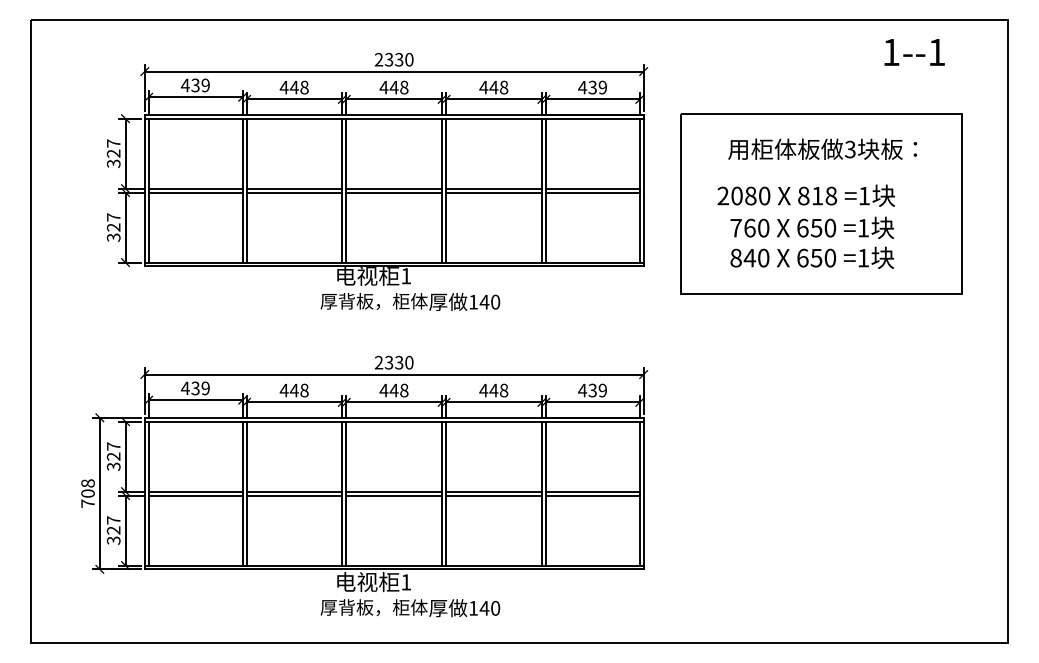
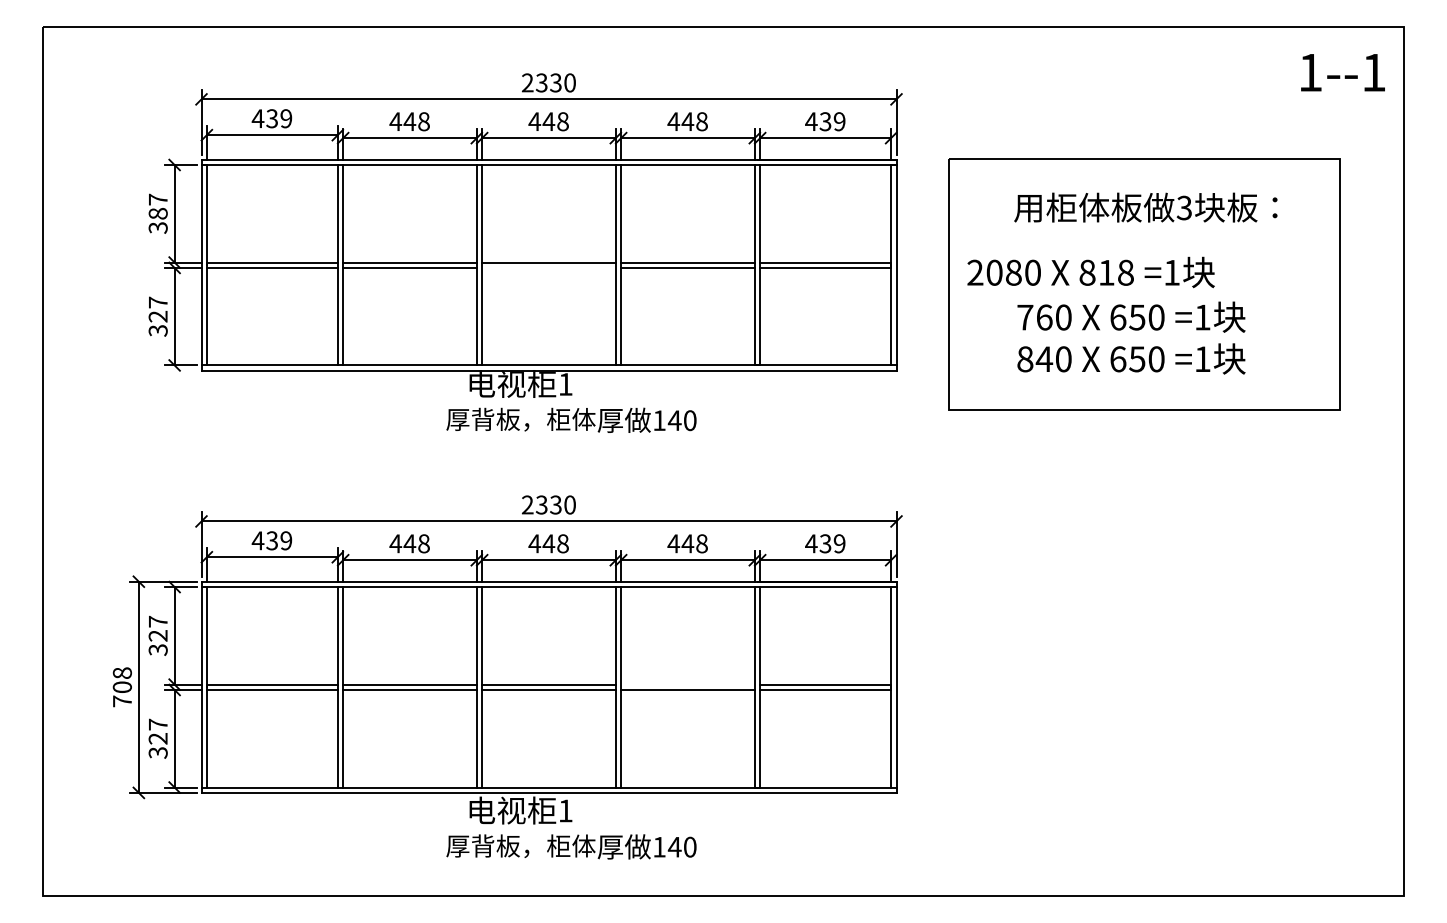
text: (914, 52) -> (1342, 72), moved
text: (113, 153) -> (157, 213), 327 -> 387
line: (393, 192) -> (548, 267), removed
text: (805, 195) -> (1090, 272), moved
line: (493, 491) -> (687, 684), removed

